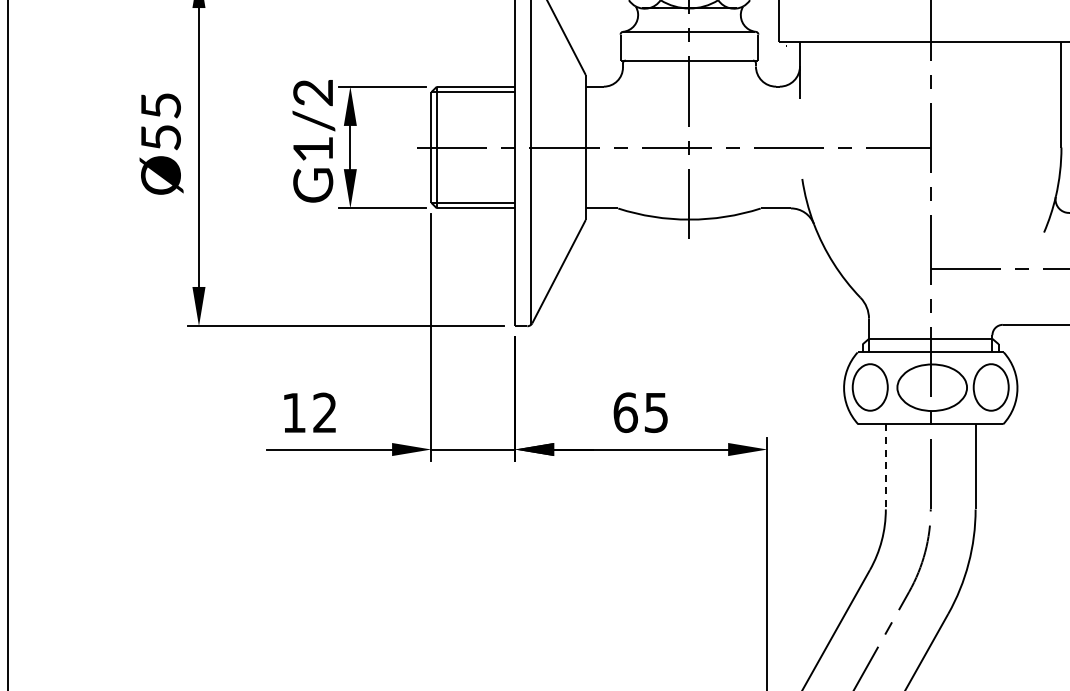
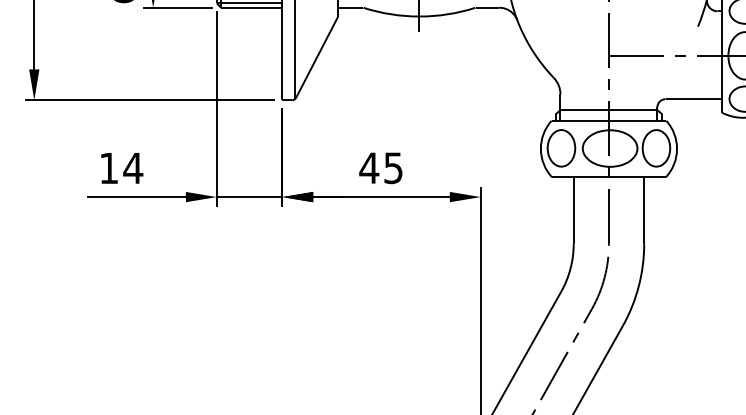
text: (324, 412) -> (132, 168), 12 -> 14
text: (625, 412) -> (369, 168), 65 -> 45
line: (885, 466) -> (573, 210), dashed -> solid

